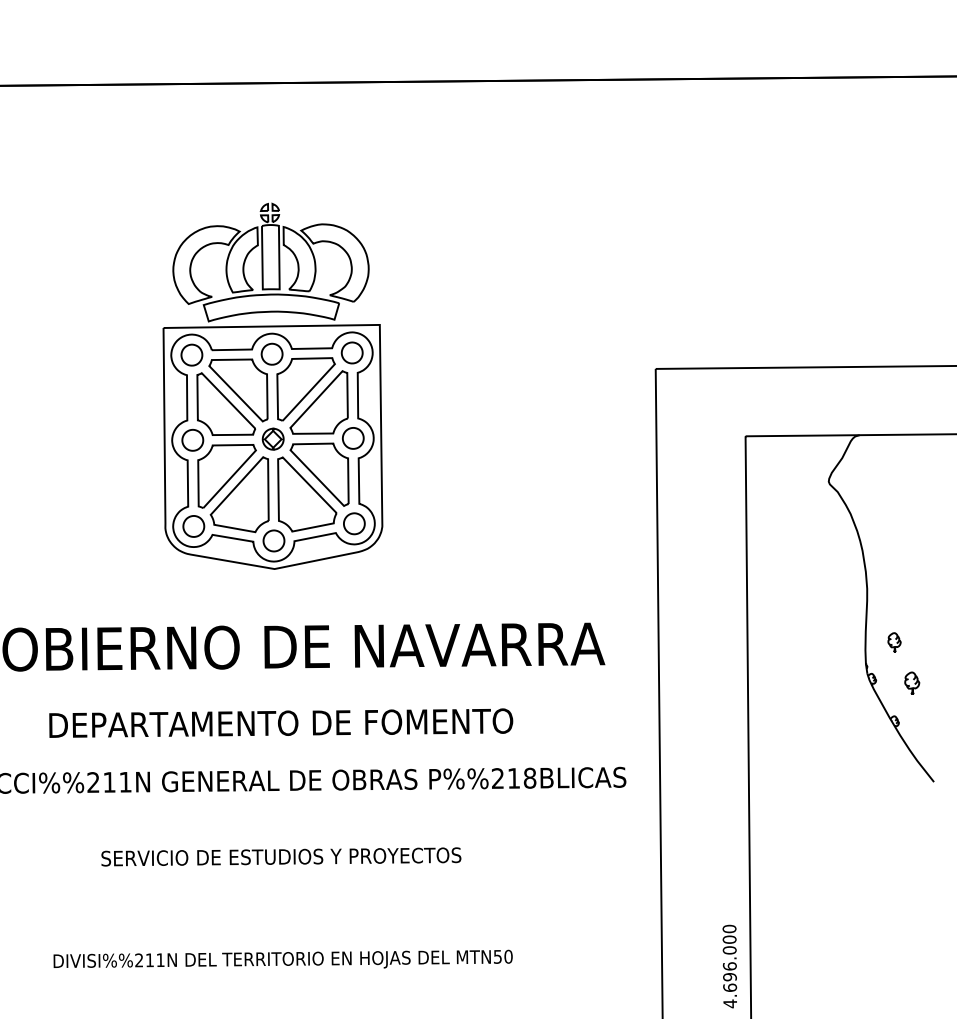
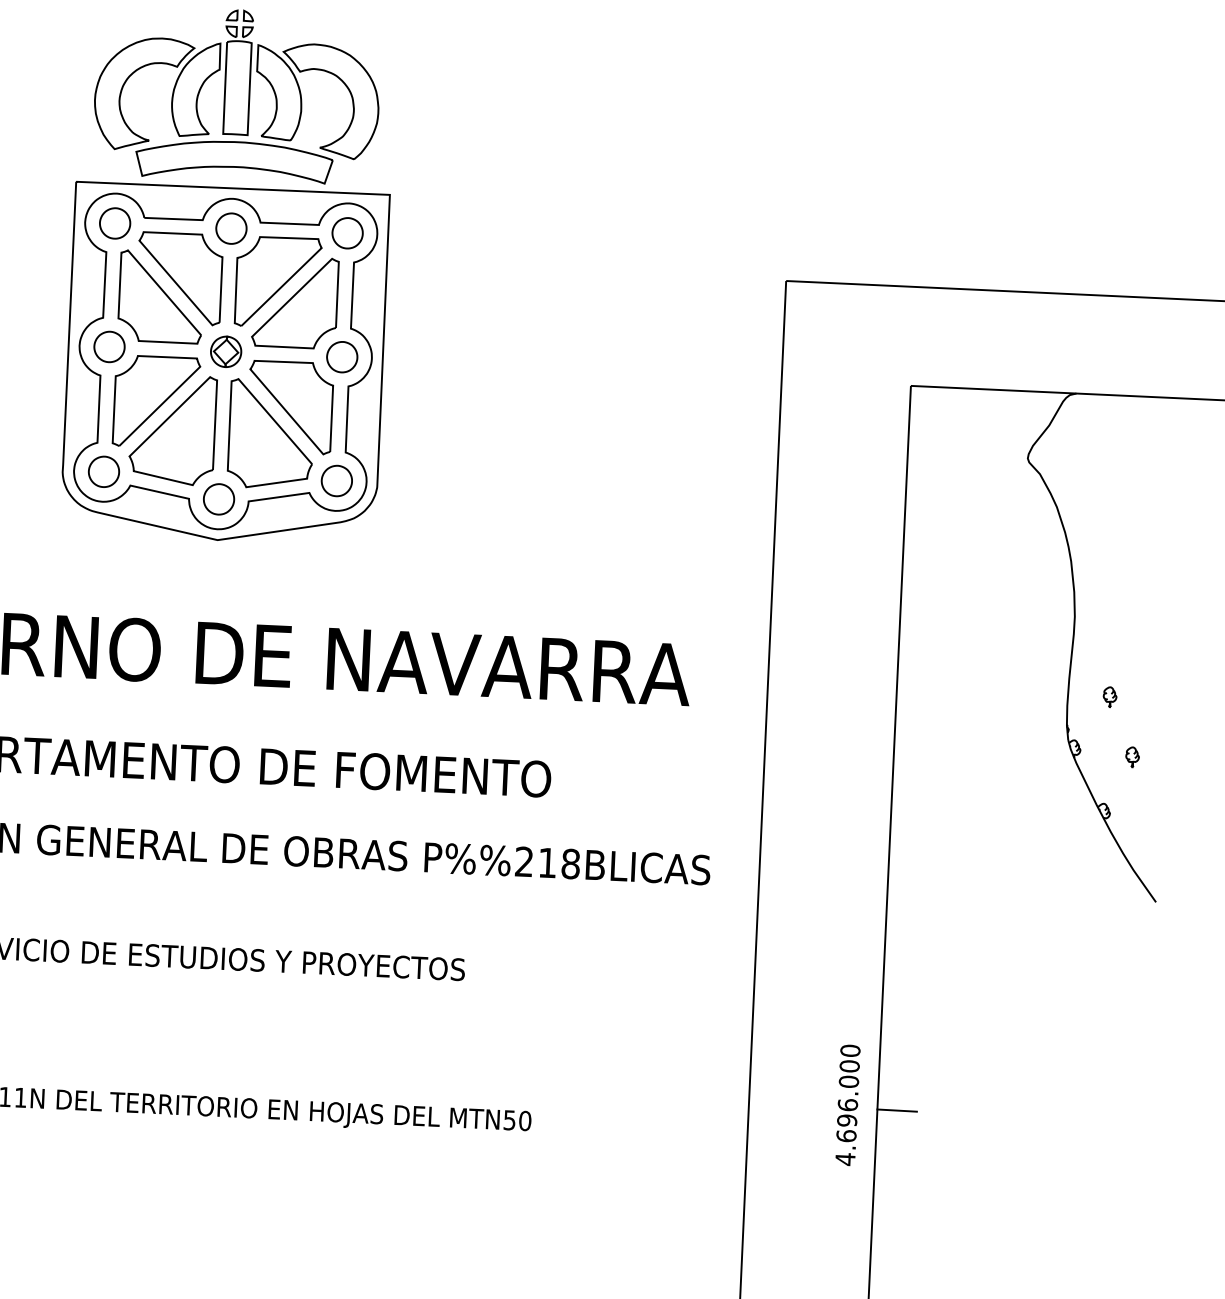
part: (894, 642) -> (1110, 696), size x0.71
part: (912, 682) -> (1132, 756), size x0.62
line: (763, 935) -> (896, 1110), added
text: (729, 966) -> (847, 1105), moved

